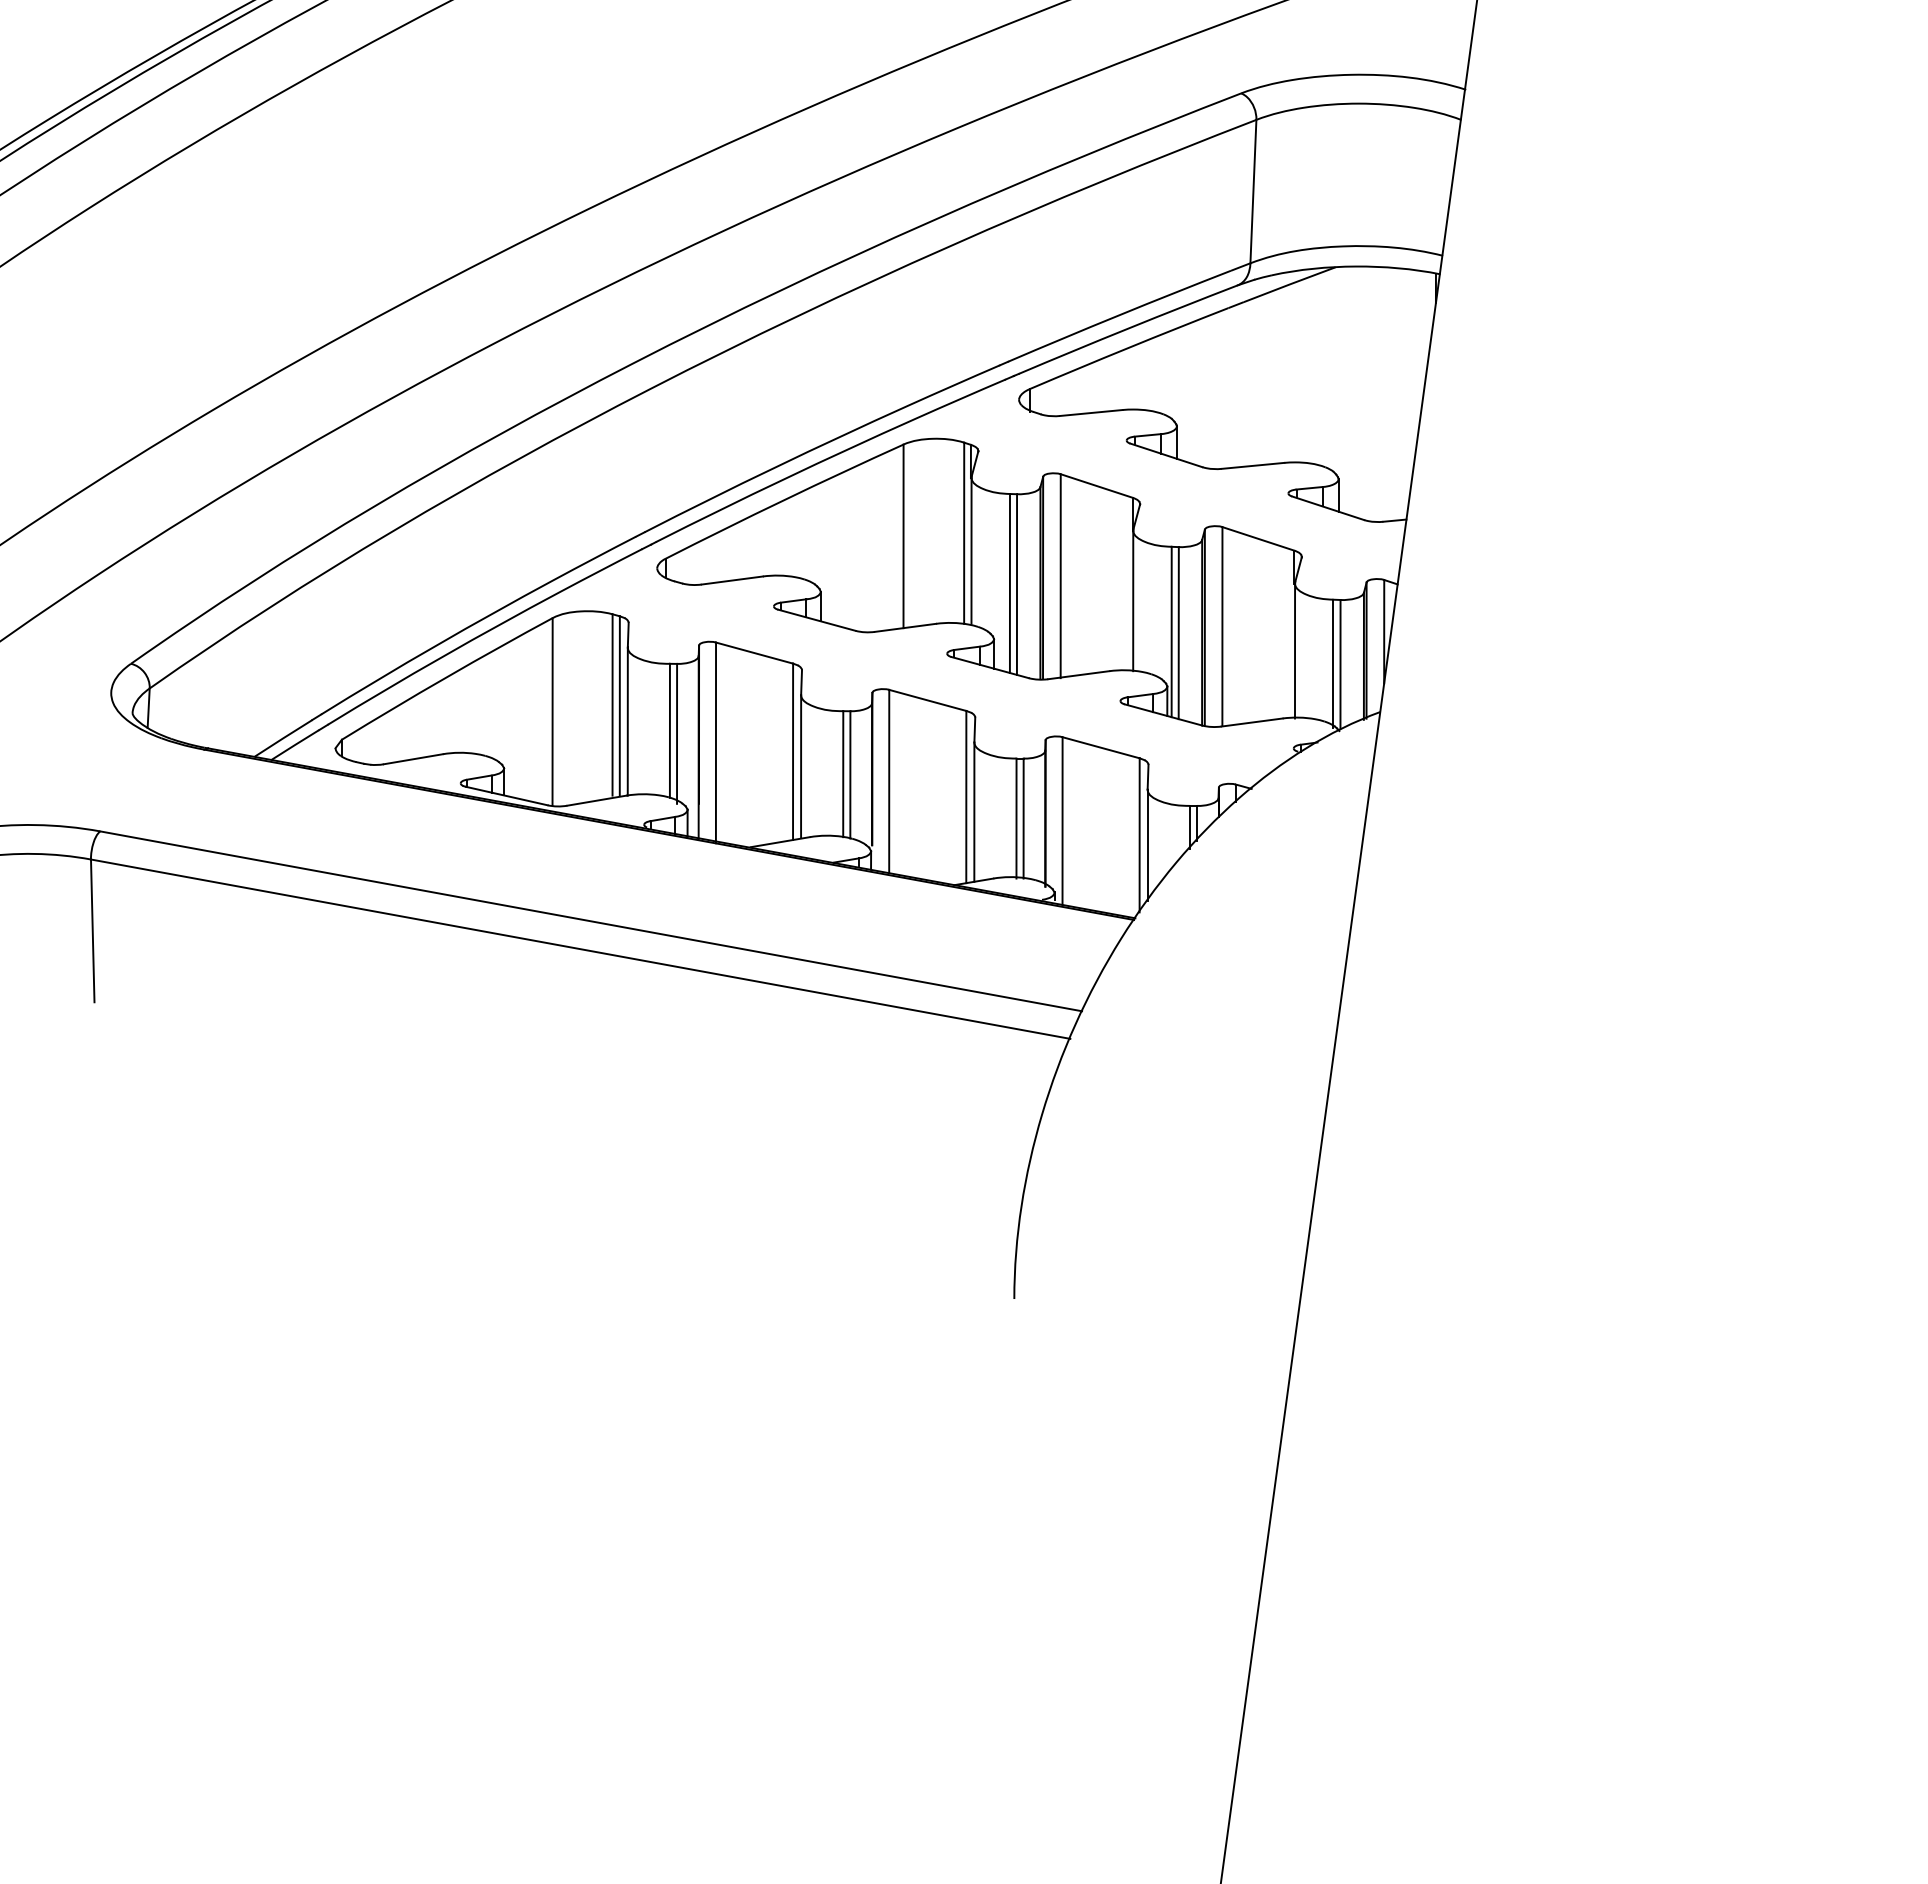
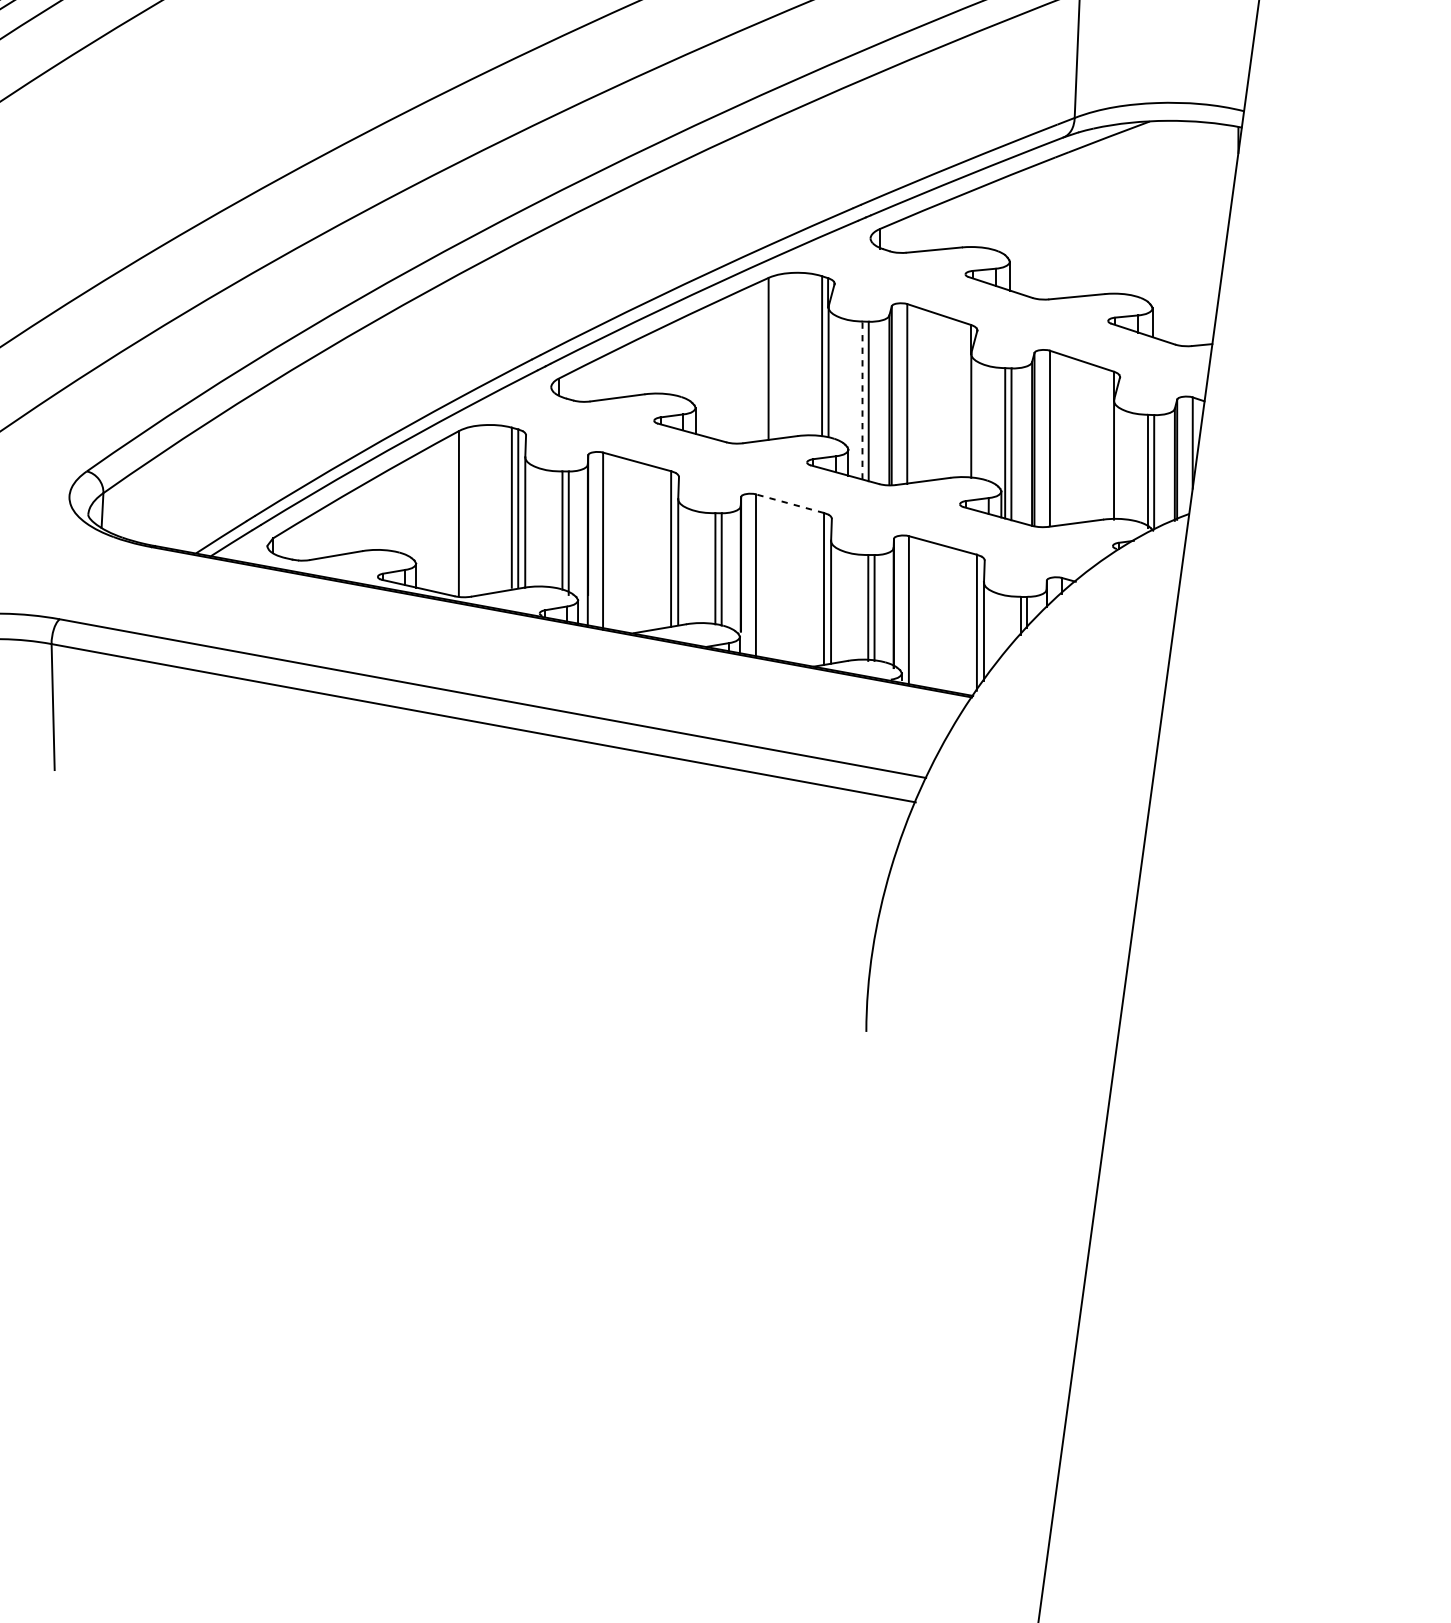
line: (1009, 583) -> (862, 400), solid -> dashed
line: (927, 700) -> (789, 503), solid -> dashed

